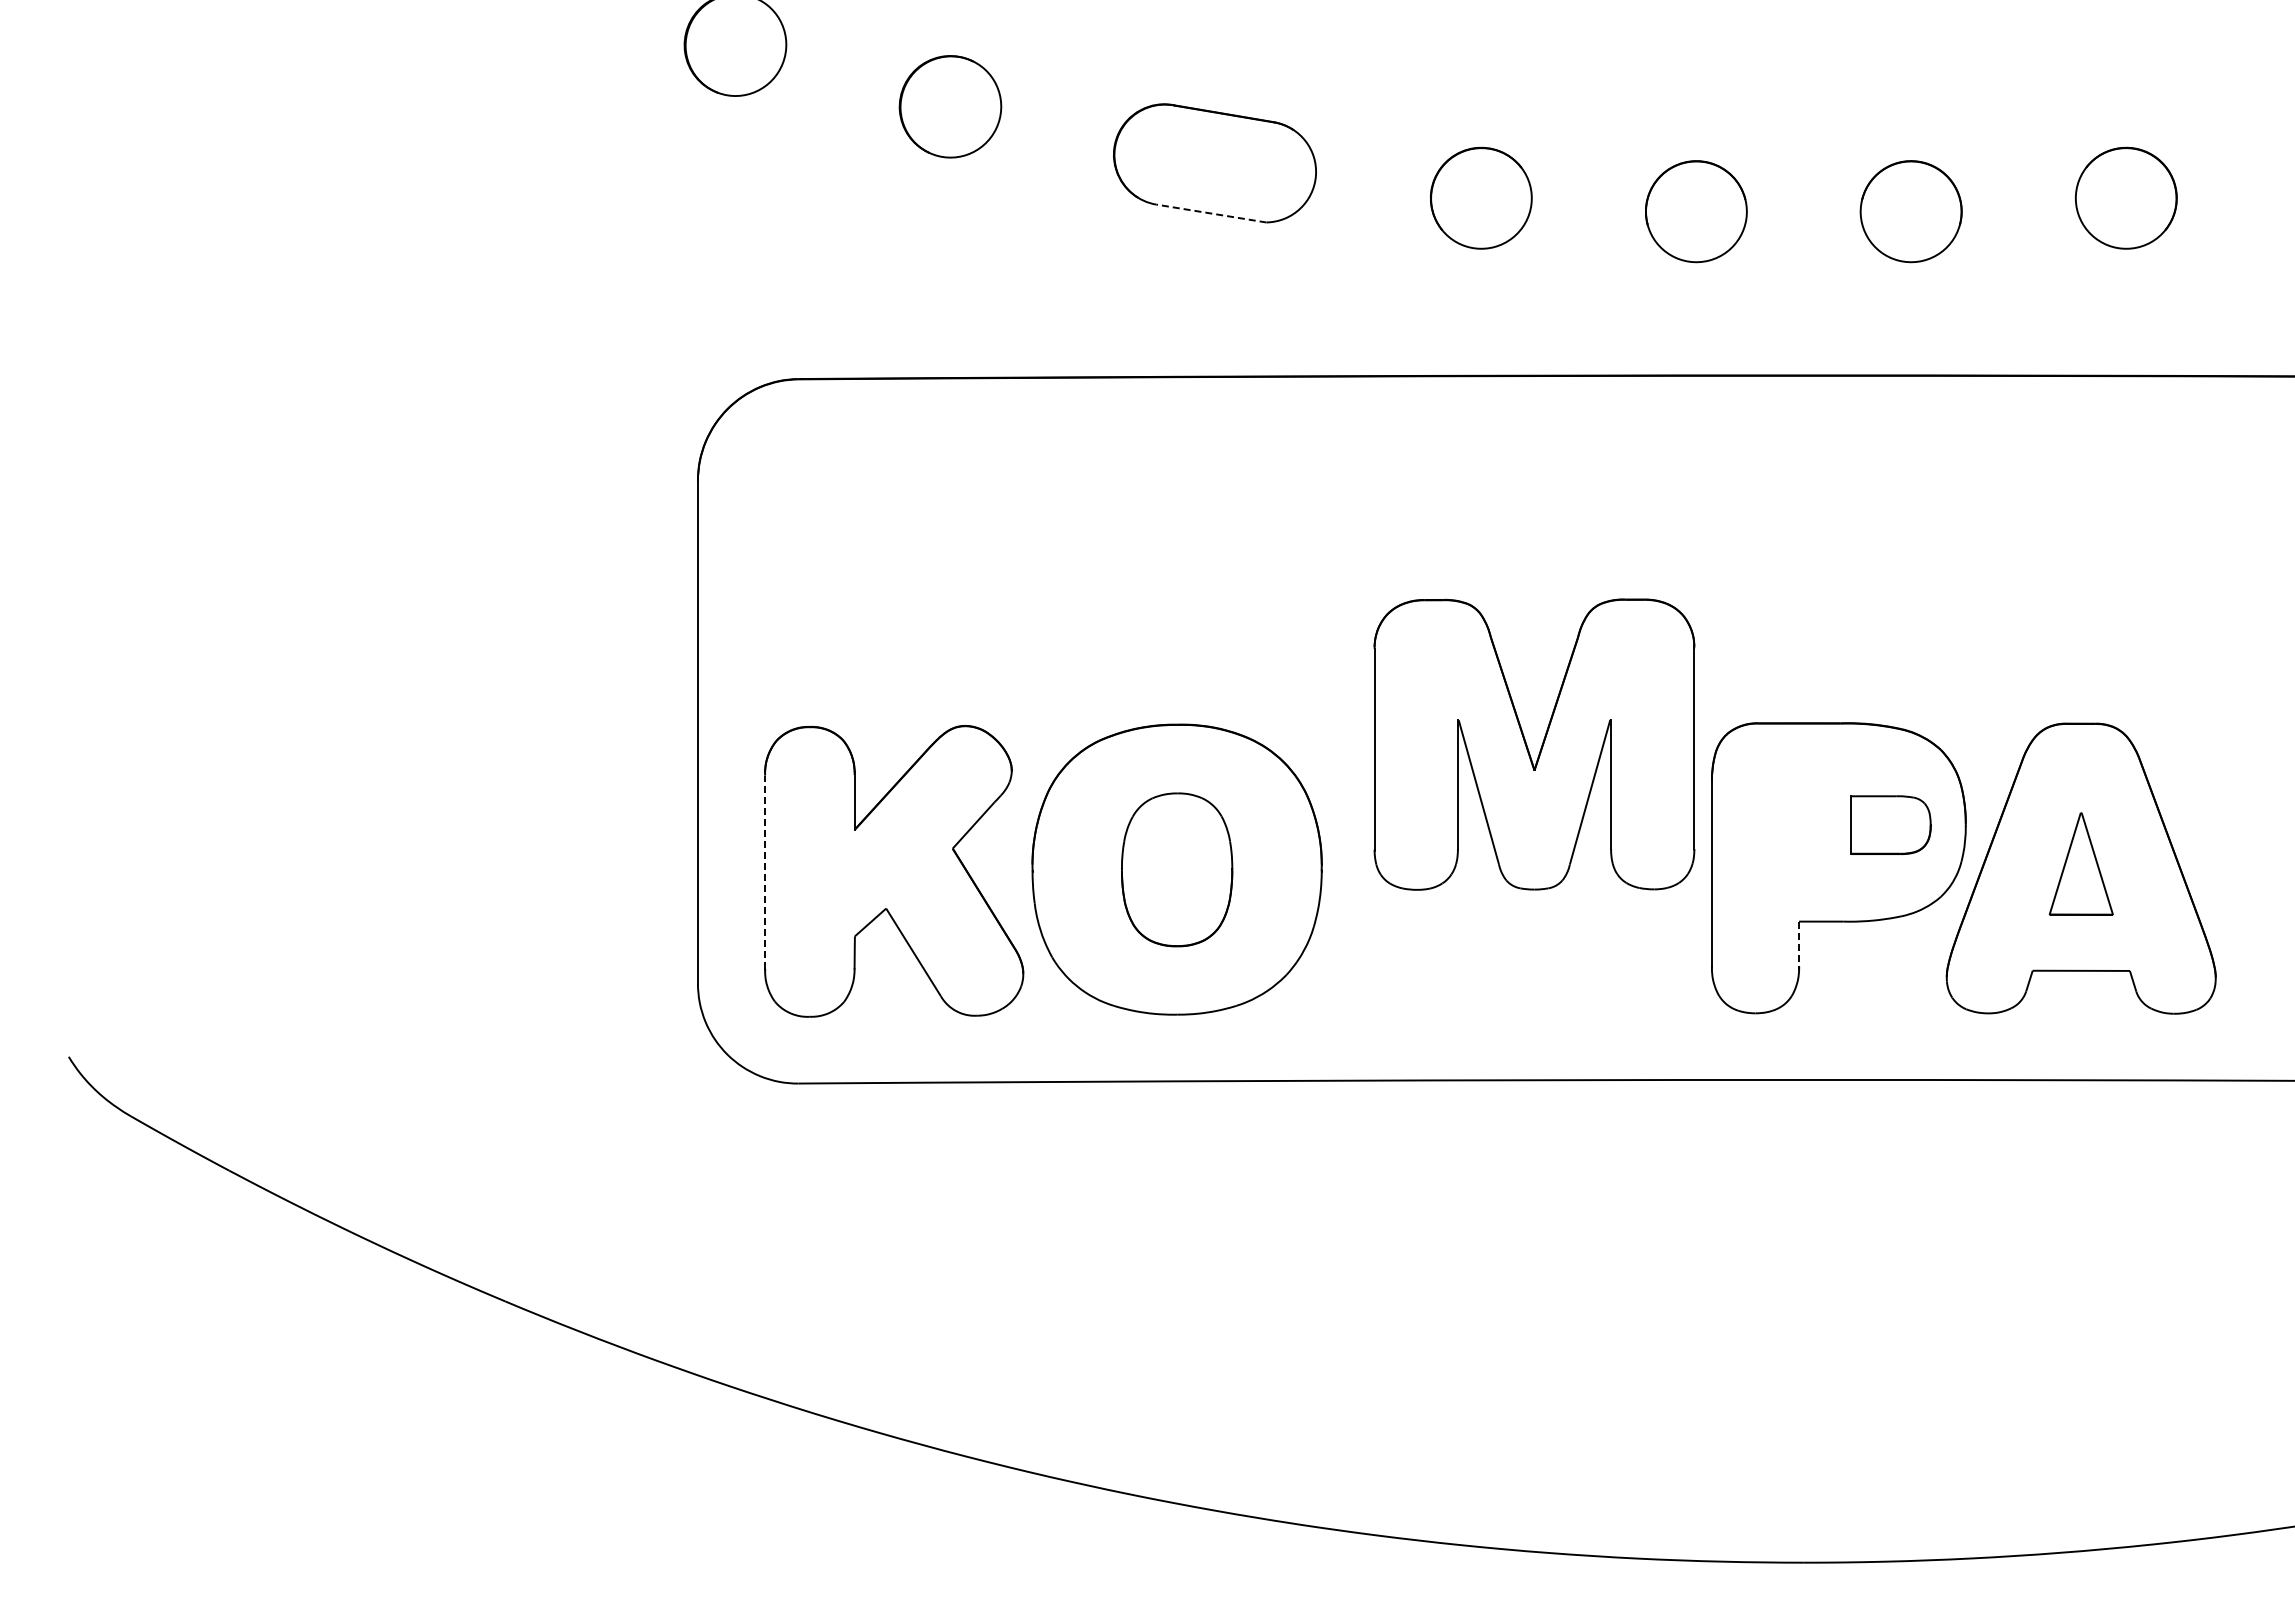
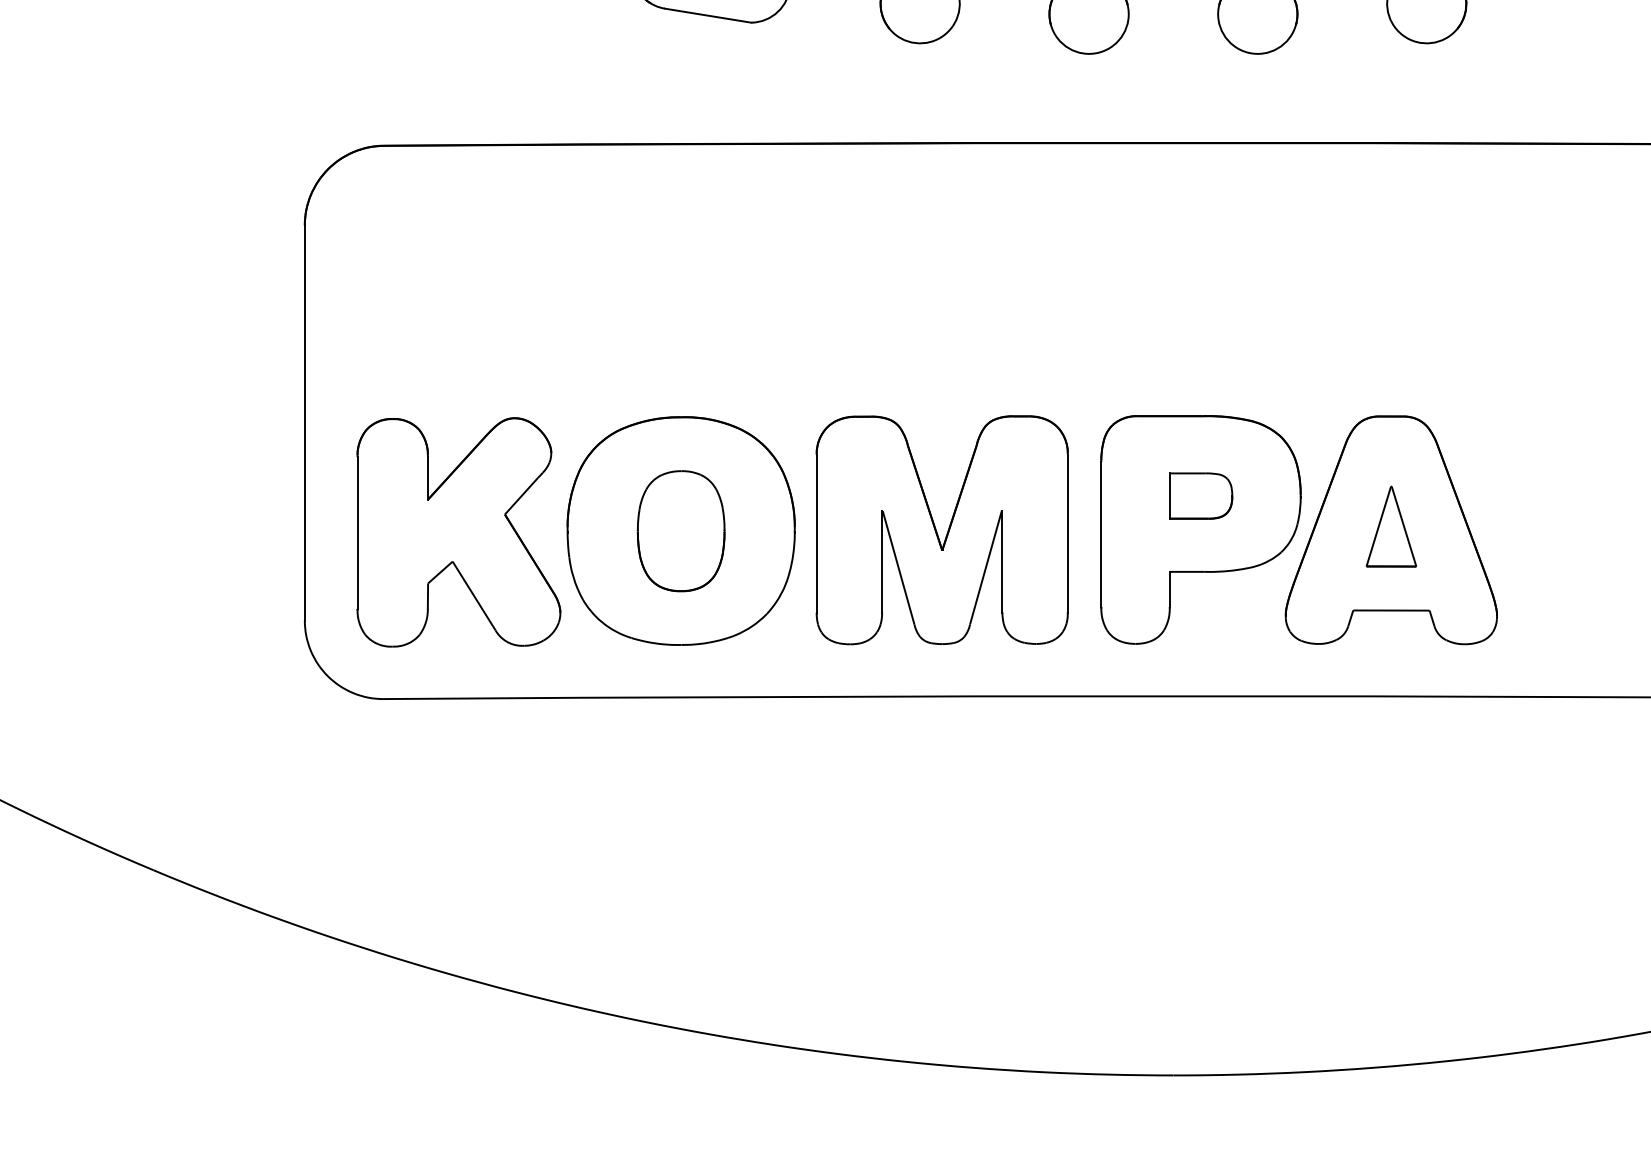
line: (1211, 213) -> (708, 15), dashed -> solid
part: (1527, 744) -> (936, 530), moved
part: (1890, 824) -> (1200, 495), moved
line: (765, 872) -> (357, 533), dashed -> solid
line: (1799, 944) -> (1170, 589), dashed -> solid

